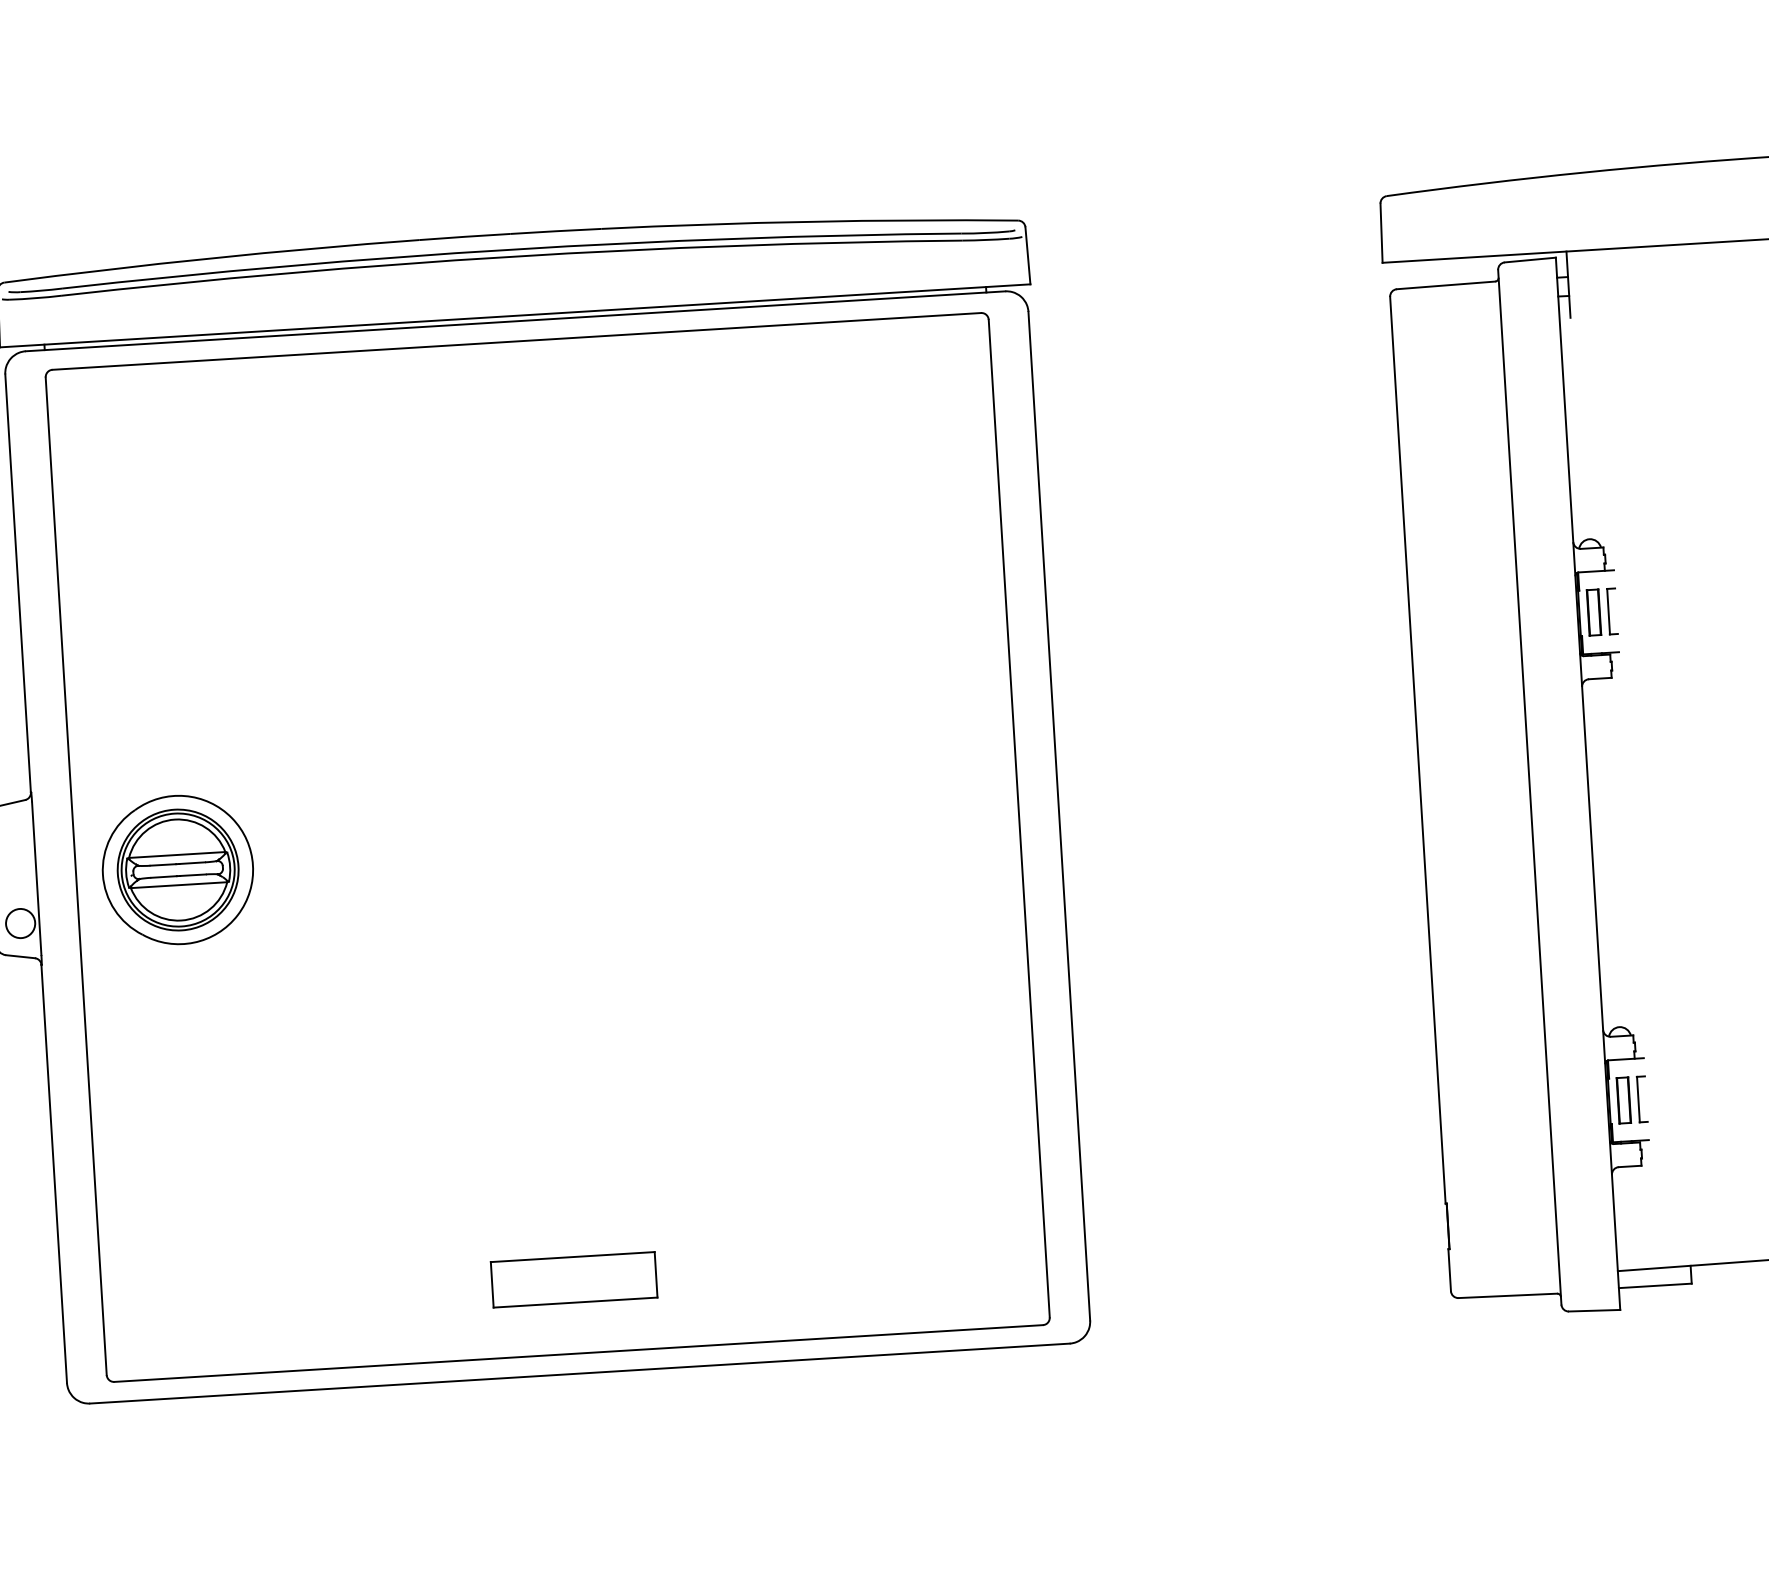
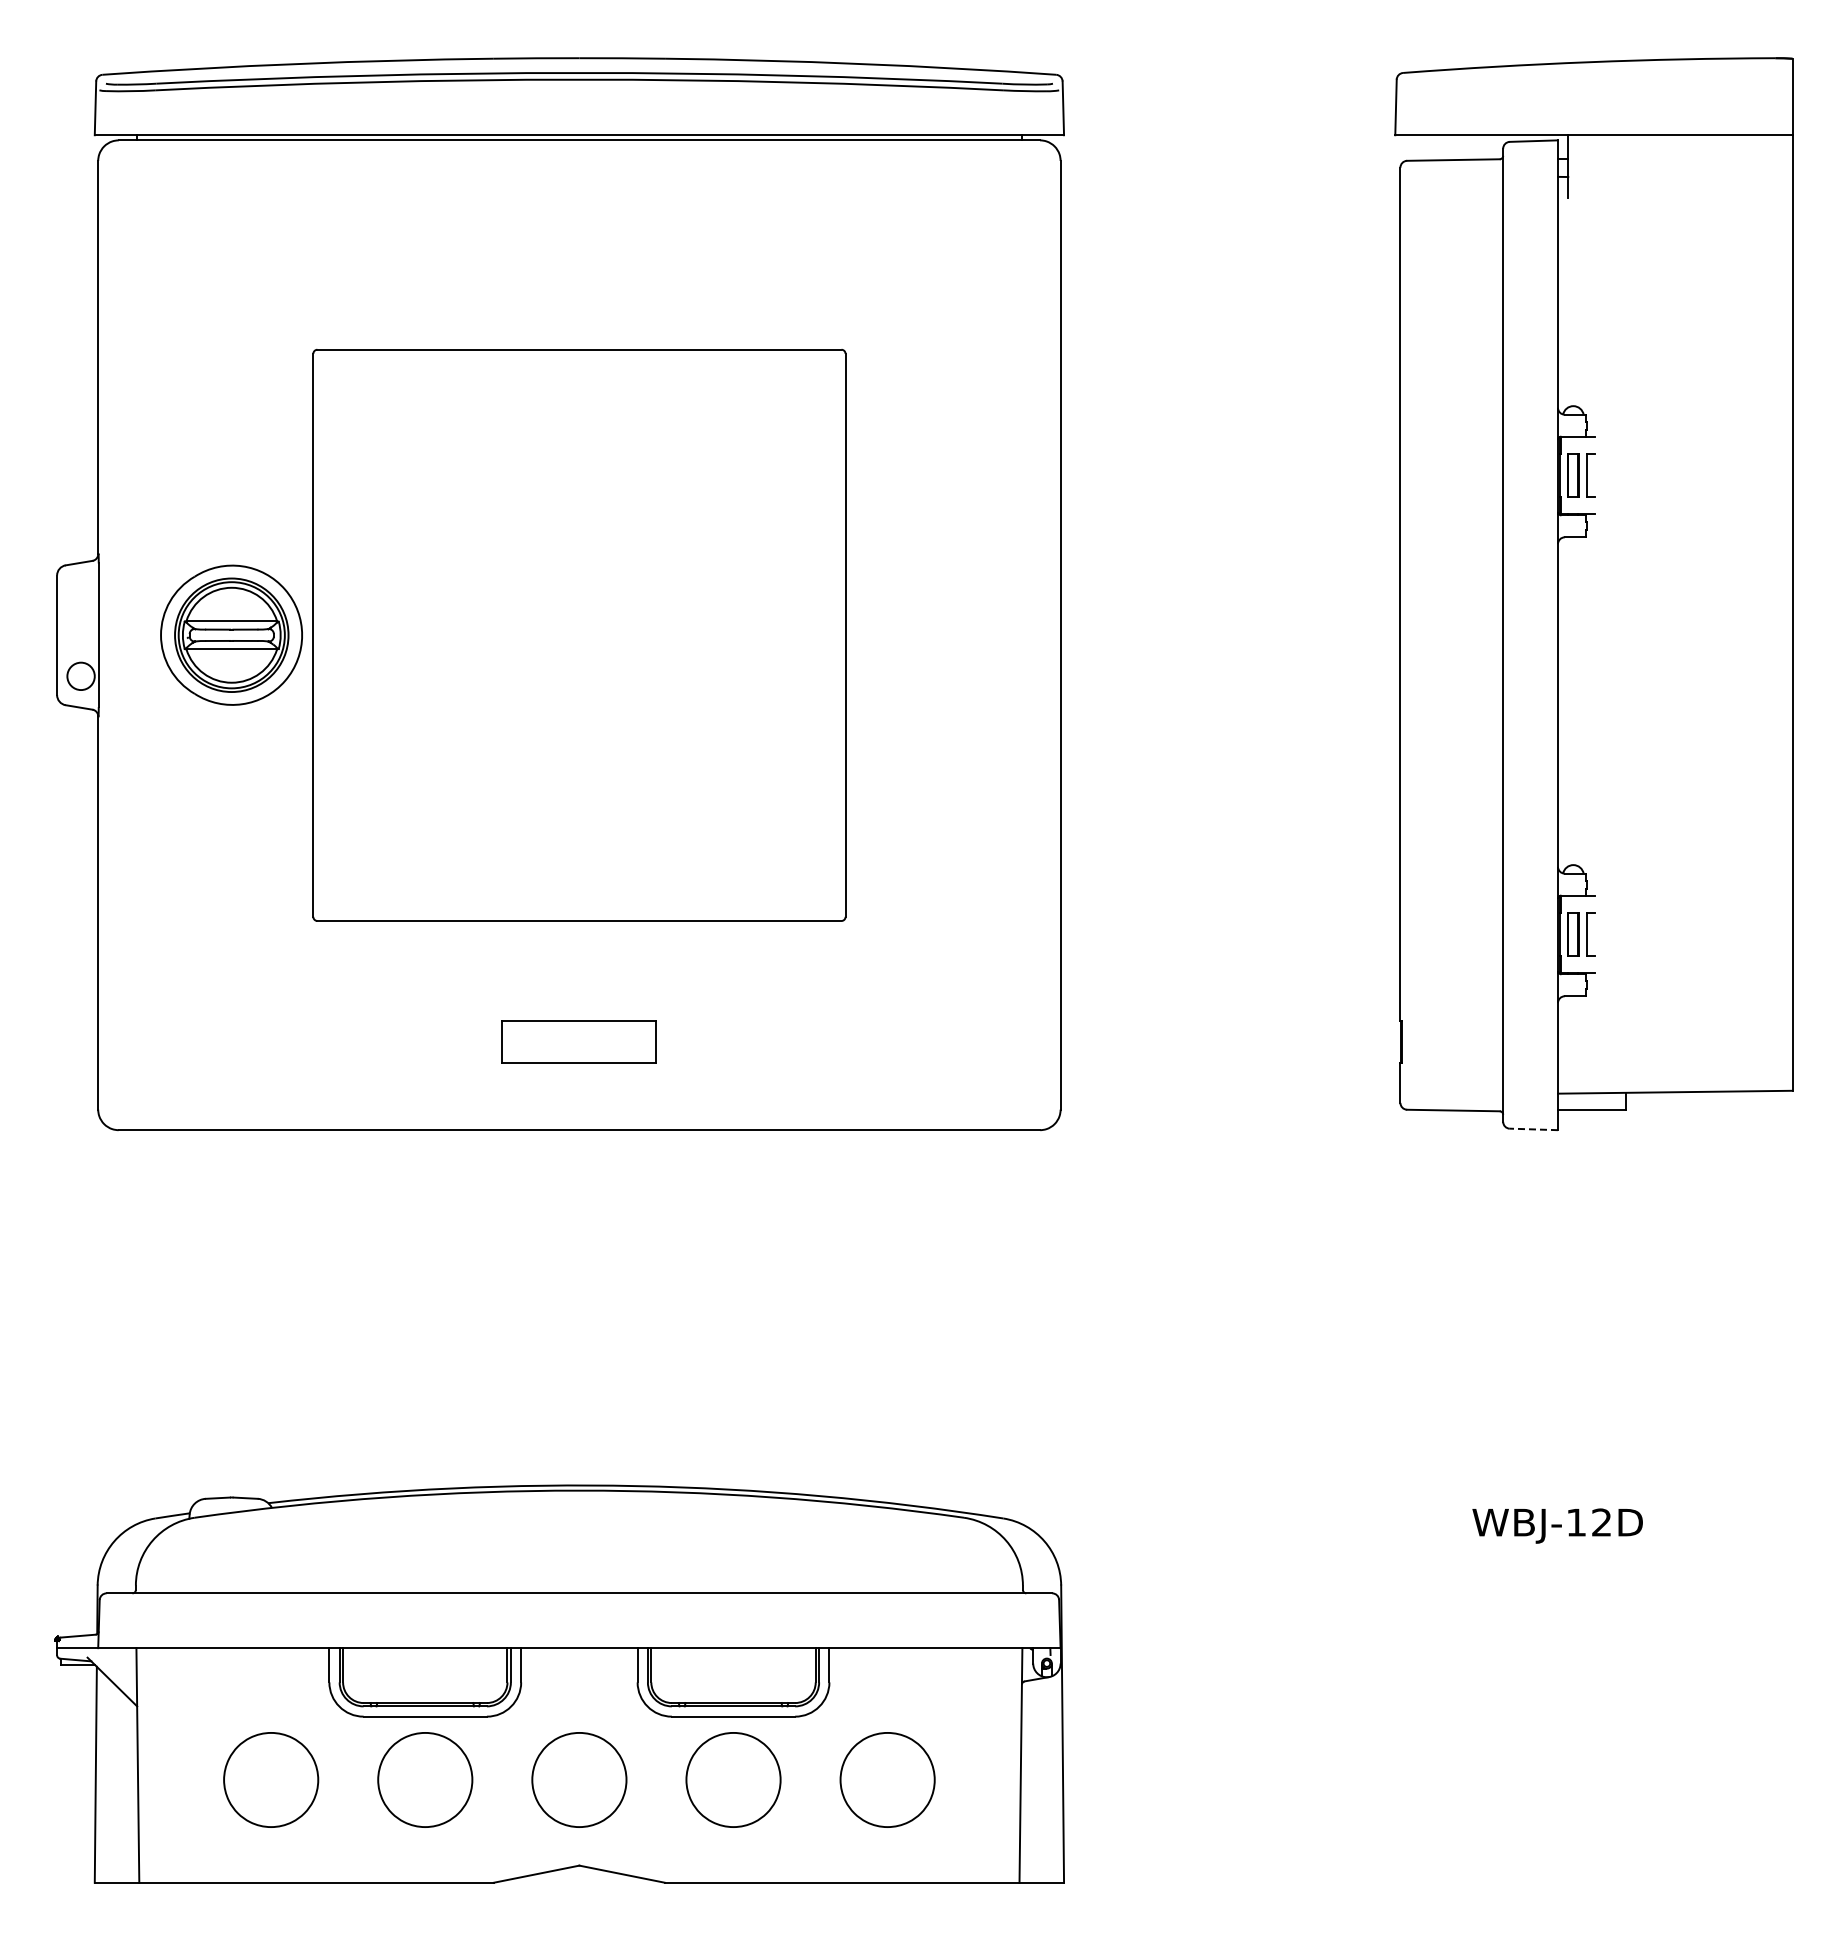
part: (547, 847) -> (579, 635), size x0.6
line: (1594, 1310) -> (1533, 1129), solid -> dashed

